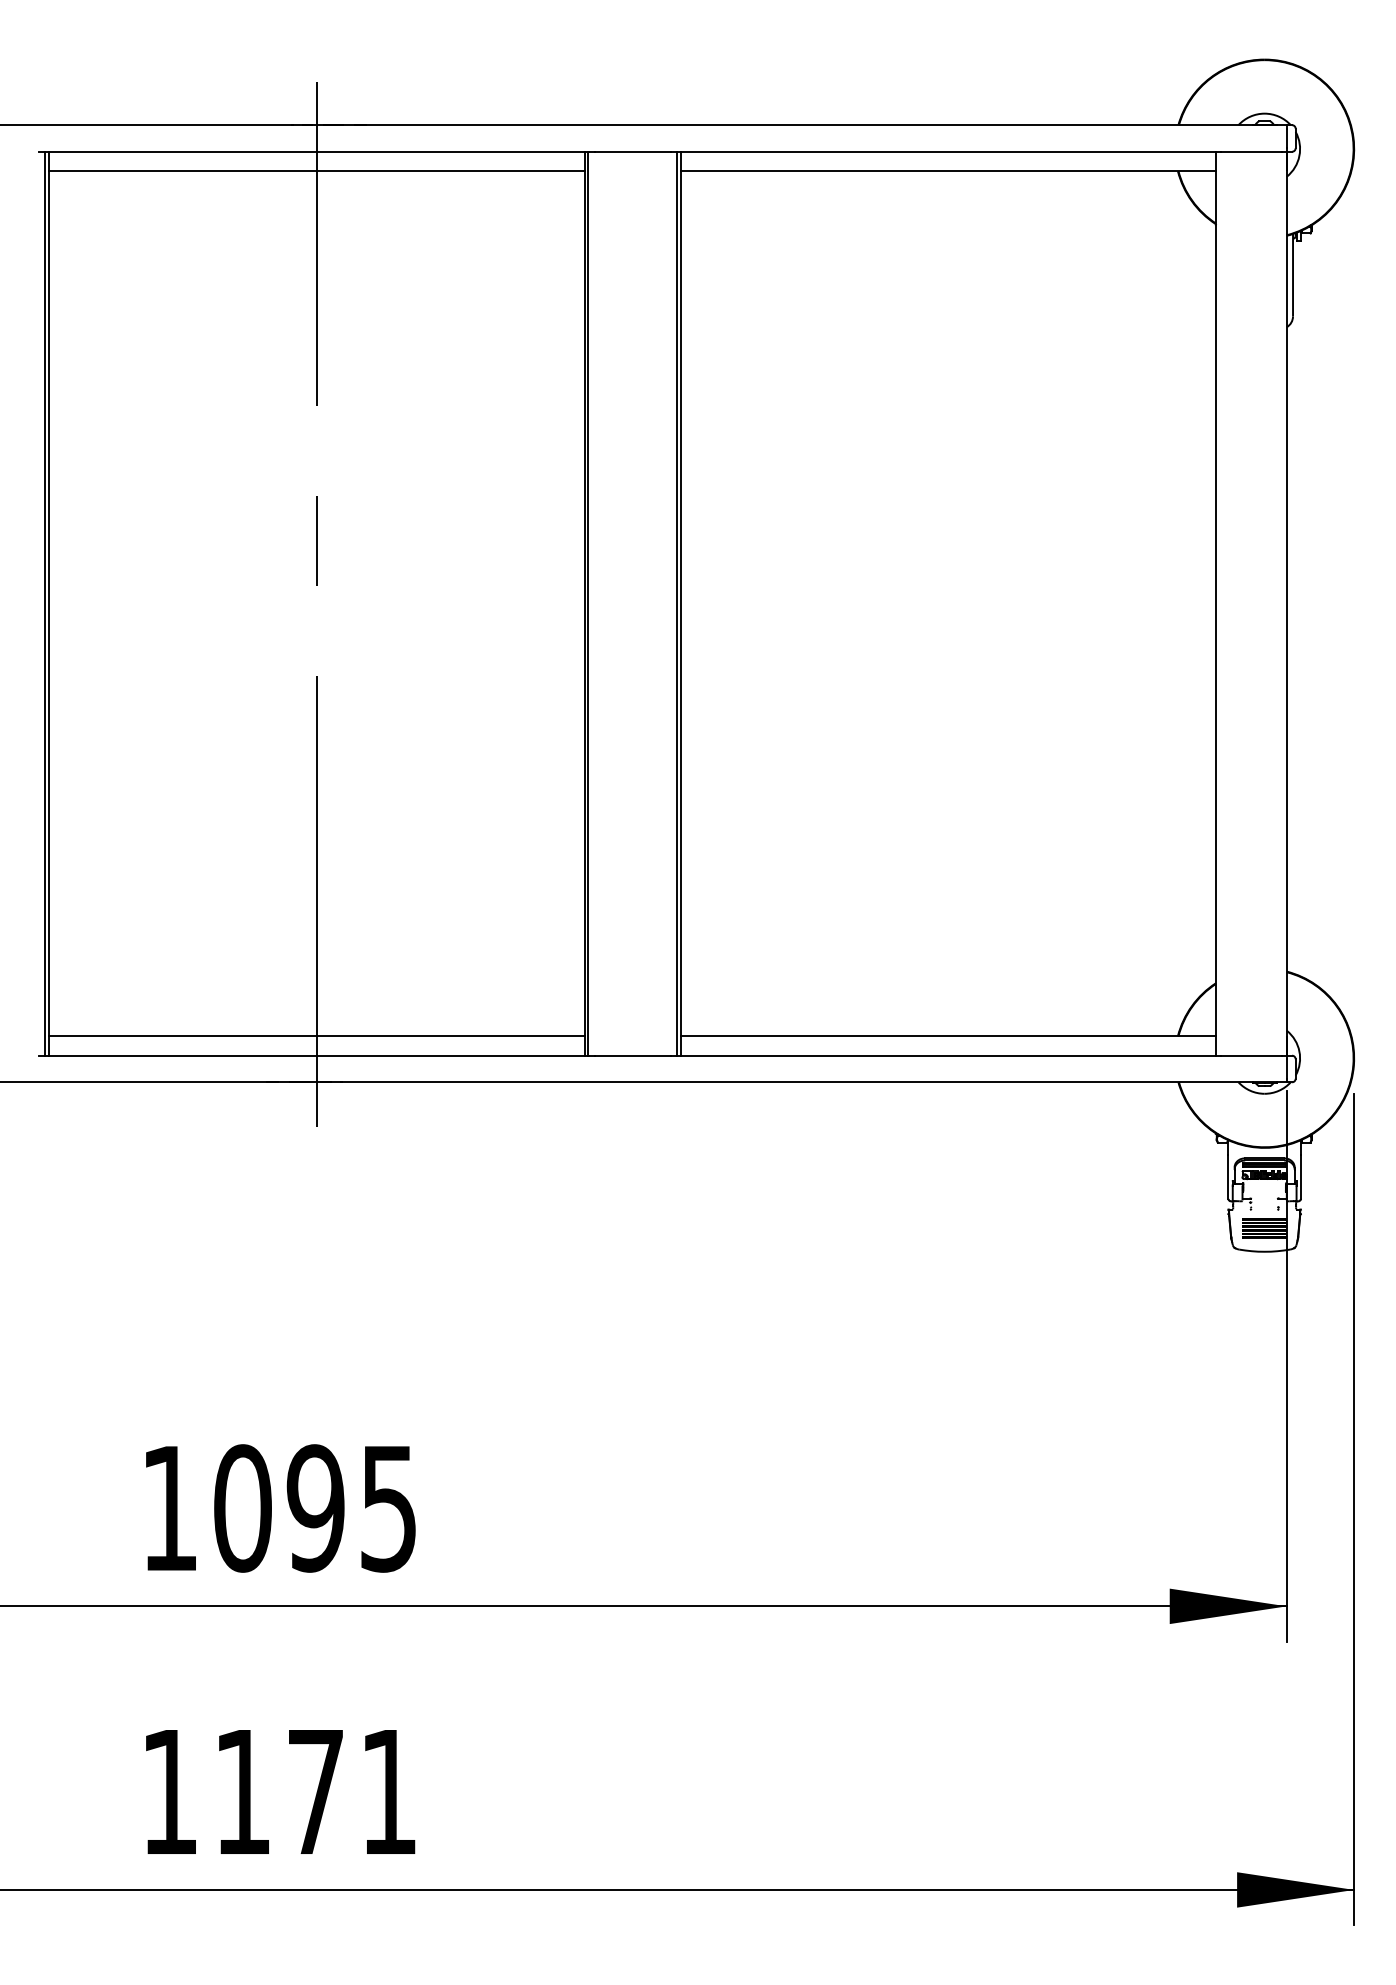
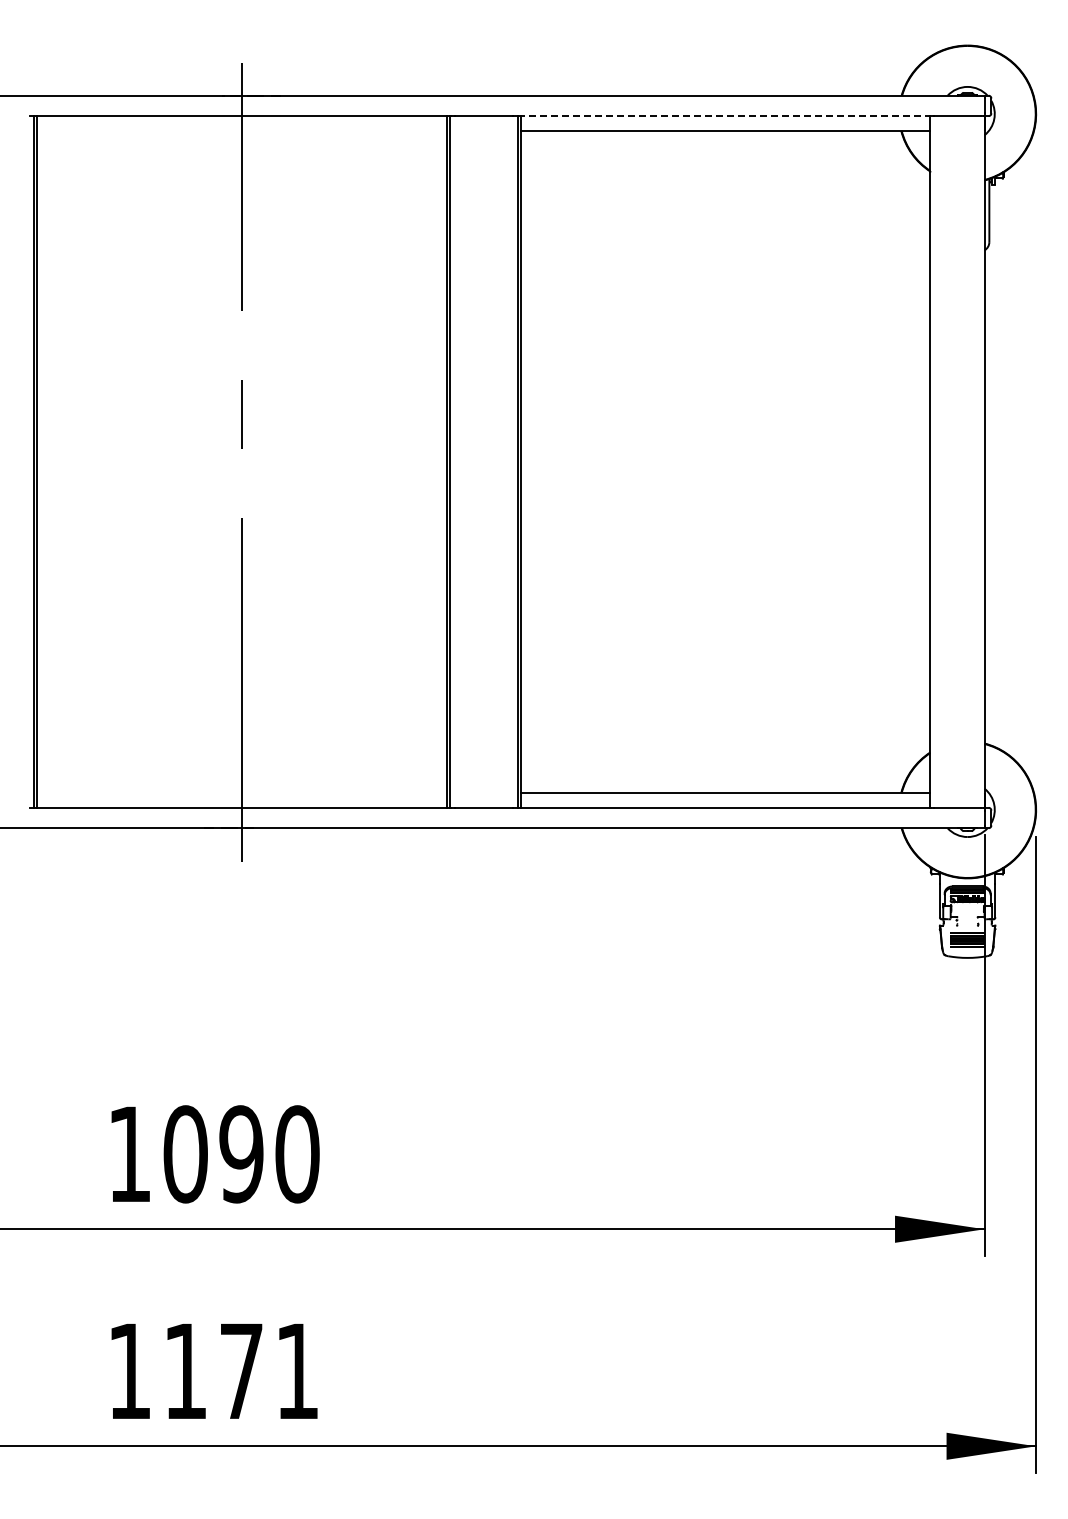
line: (946, 152) -> (724, 116), solid -> dashed
line: (317, 171) -> (242, 131), removed
line: (317, 1035) -> (242, 792), removed
text: (388, 1508) -> (297, 1154), 1095 -> 1090

